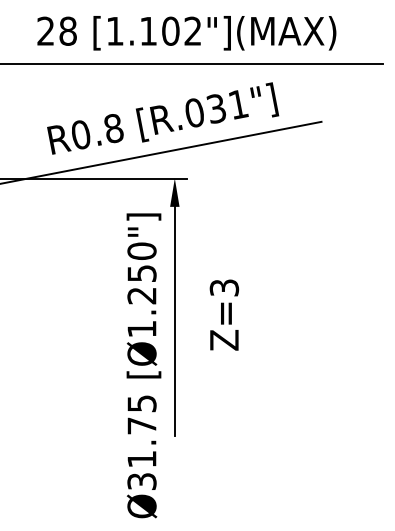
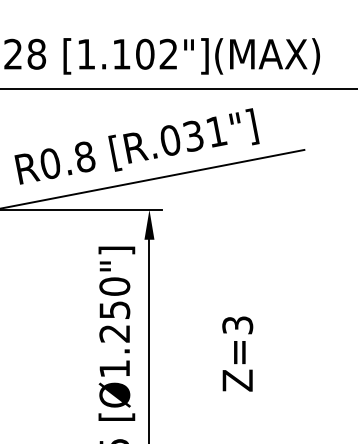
text: (224, 314) -> (237, 353), moved

